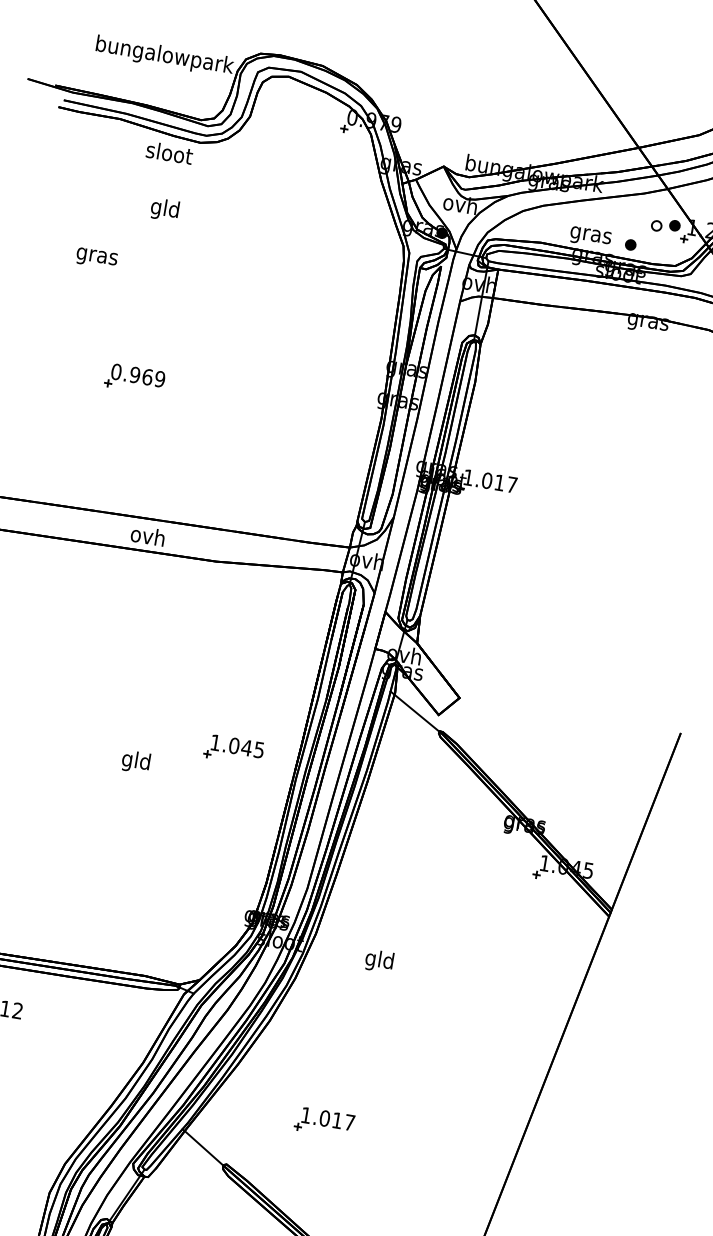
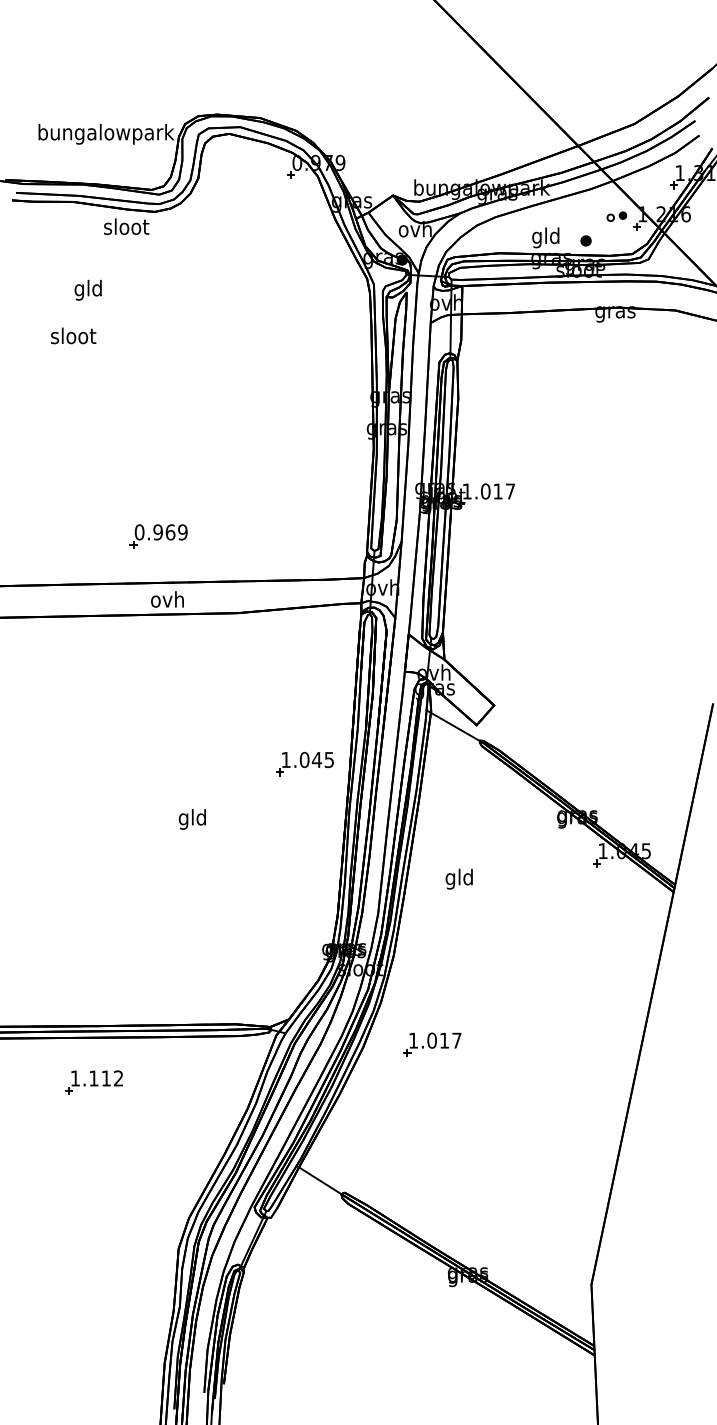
text: (164, 208) -> (87, 289), moved
part: (665, 225) -> (616, 216), size x0.7
text: (591, 234) -> (546, 237), gras -> gld
text: (97, 255) -> (73, 337), gras -> sloot
part: (134, 379) -> (158, 536), moved
part: (233, 749) -> (304, 763), moved
text: (378, 960) -> (458, 878), moved
part: (324, 1122) -> (432, 1044), moved

